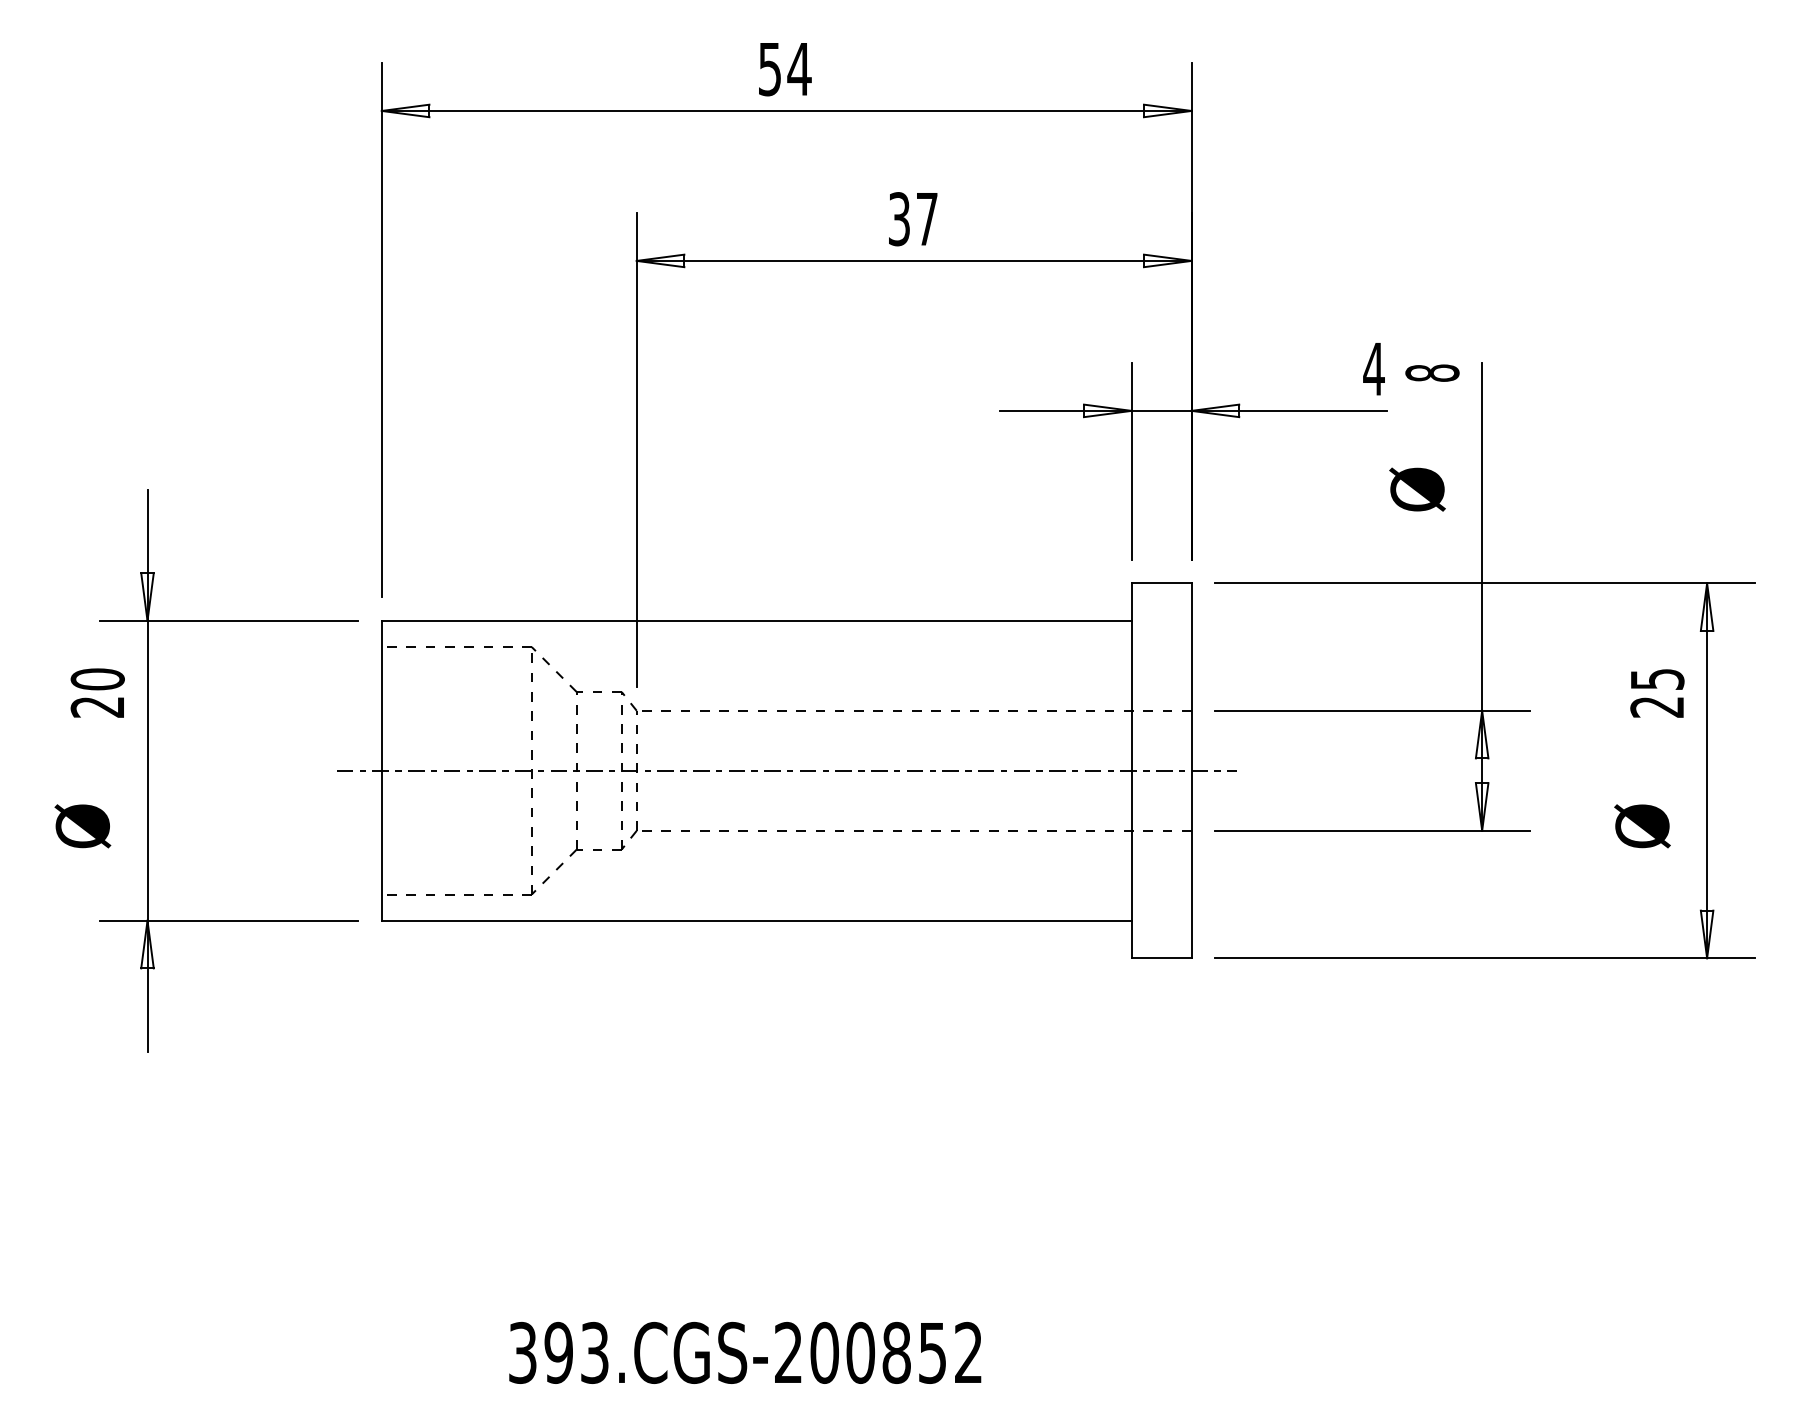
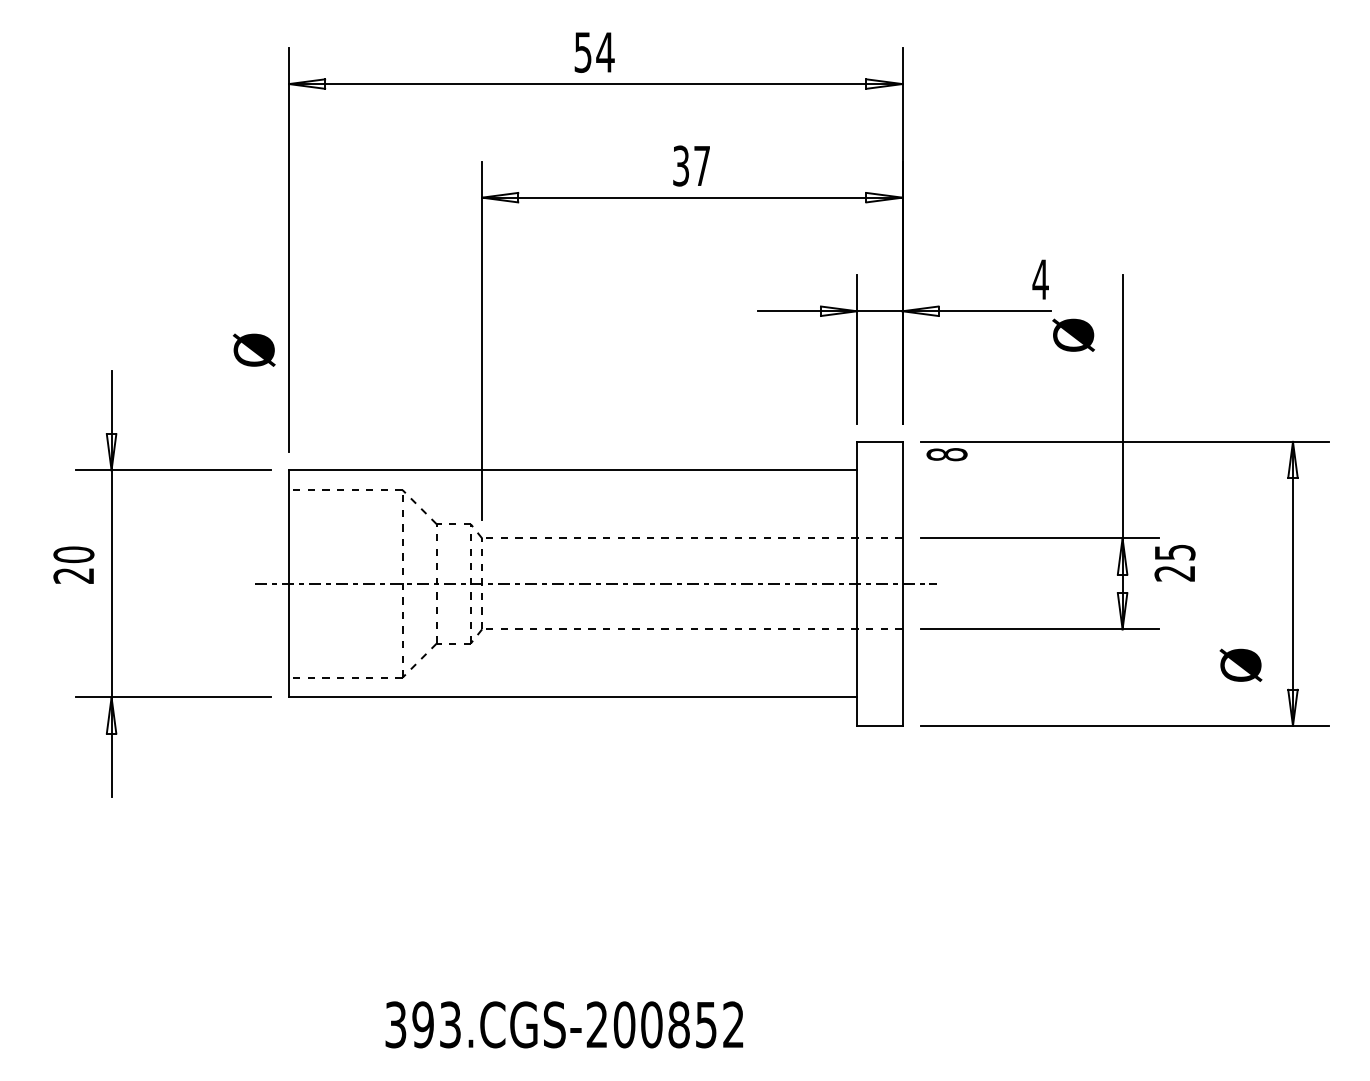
text: (1432, 372) -> (947, 454), moved
text: (1417, 489) -> (1073, 335), moved
text: (97, 692) -> (73, 564), moved
text: (1657, 693) -> (1175, 563), moved
text: (82, 826) -> (253, 350), moved
text: (1642, 826) -> (1241, 665), moved

